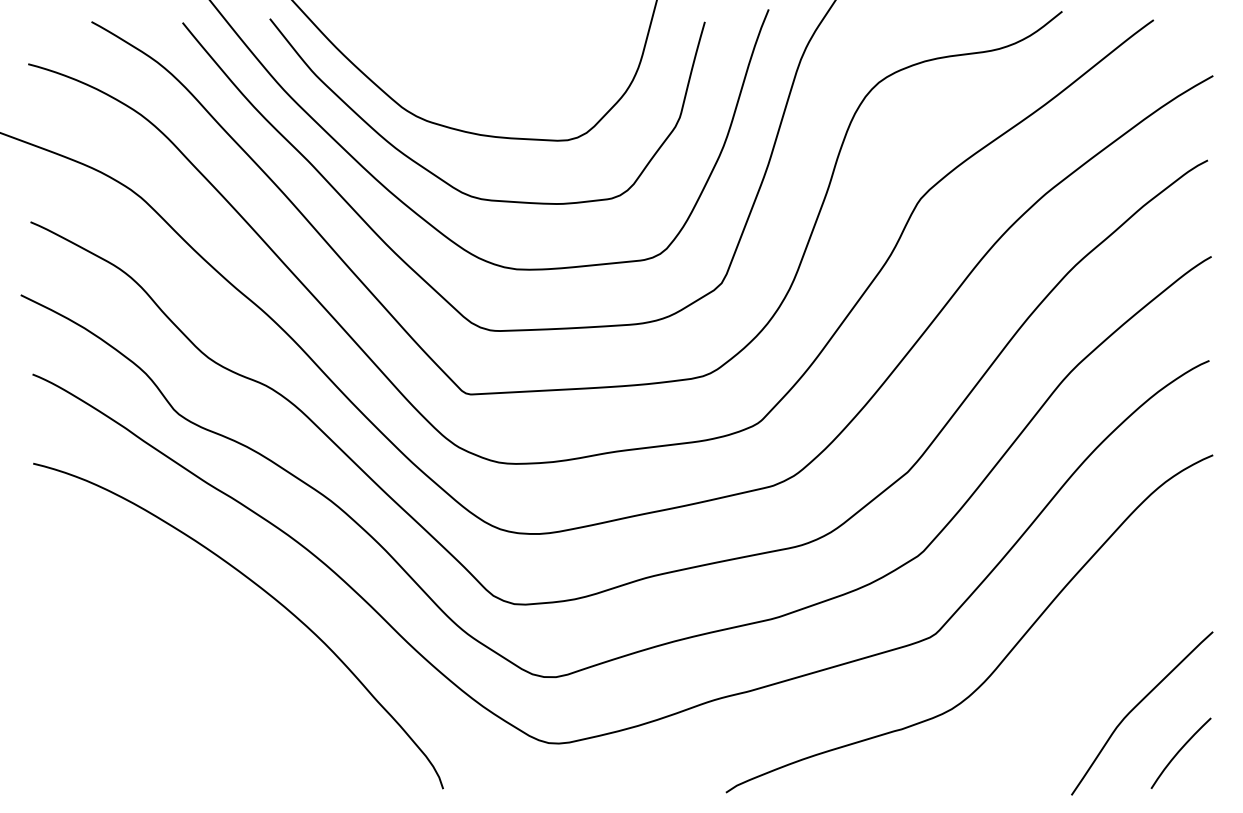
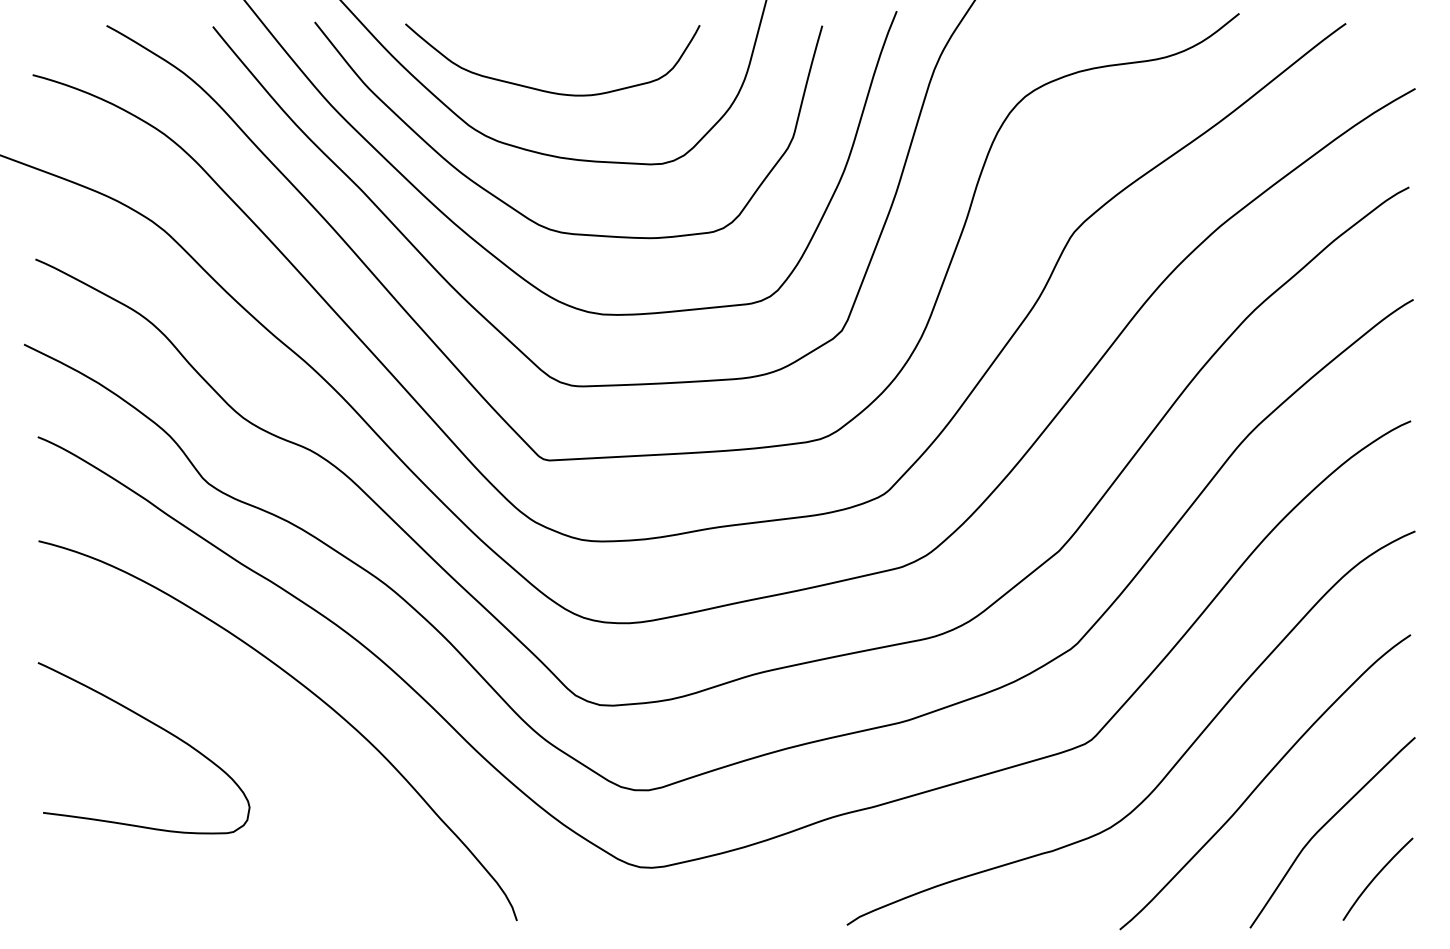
curve: (468, 77) -> (546, 90), added
curve: (132, 621) -> (154, 725), added
curve: (1082, 669) -> (1263, 781), added

